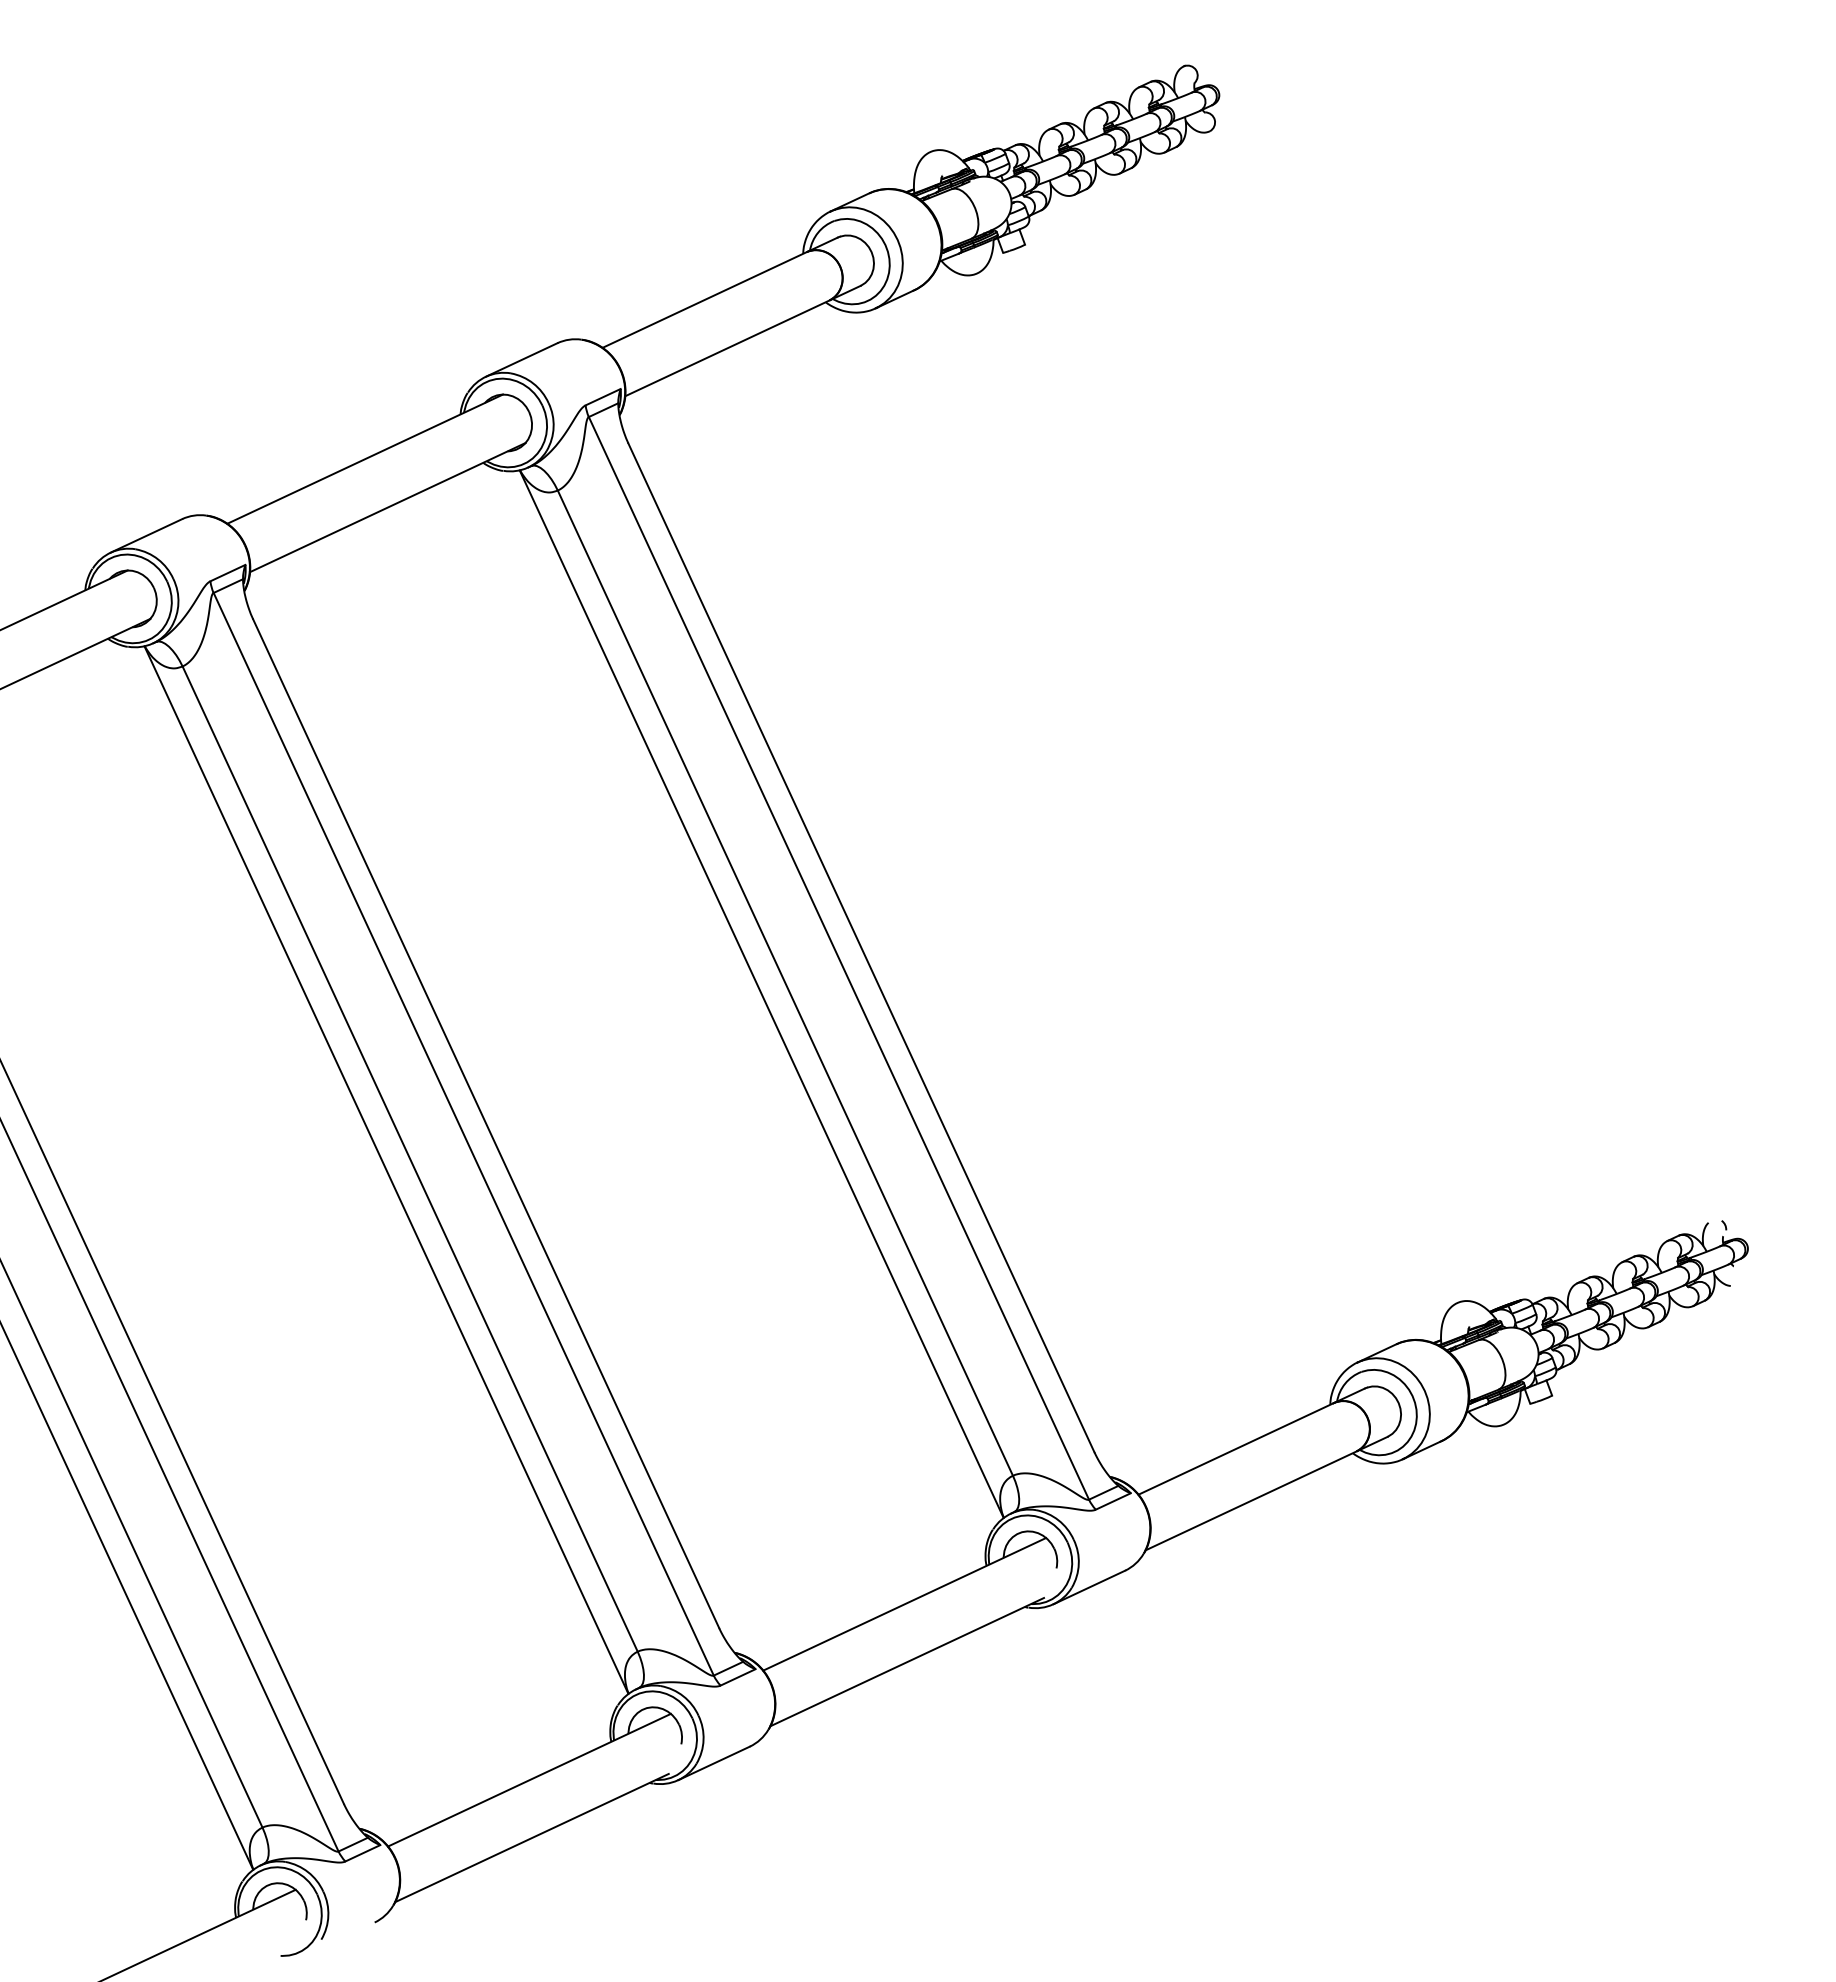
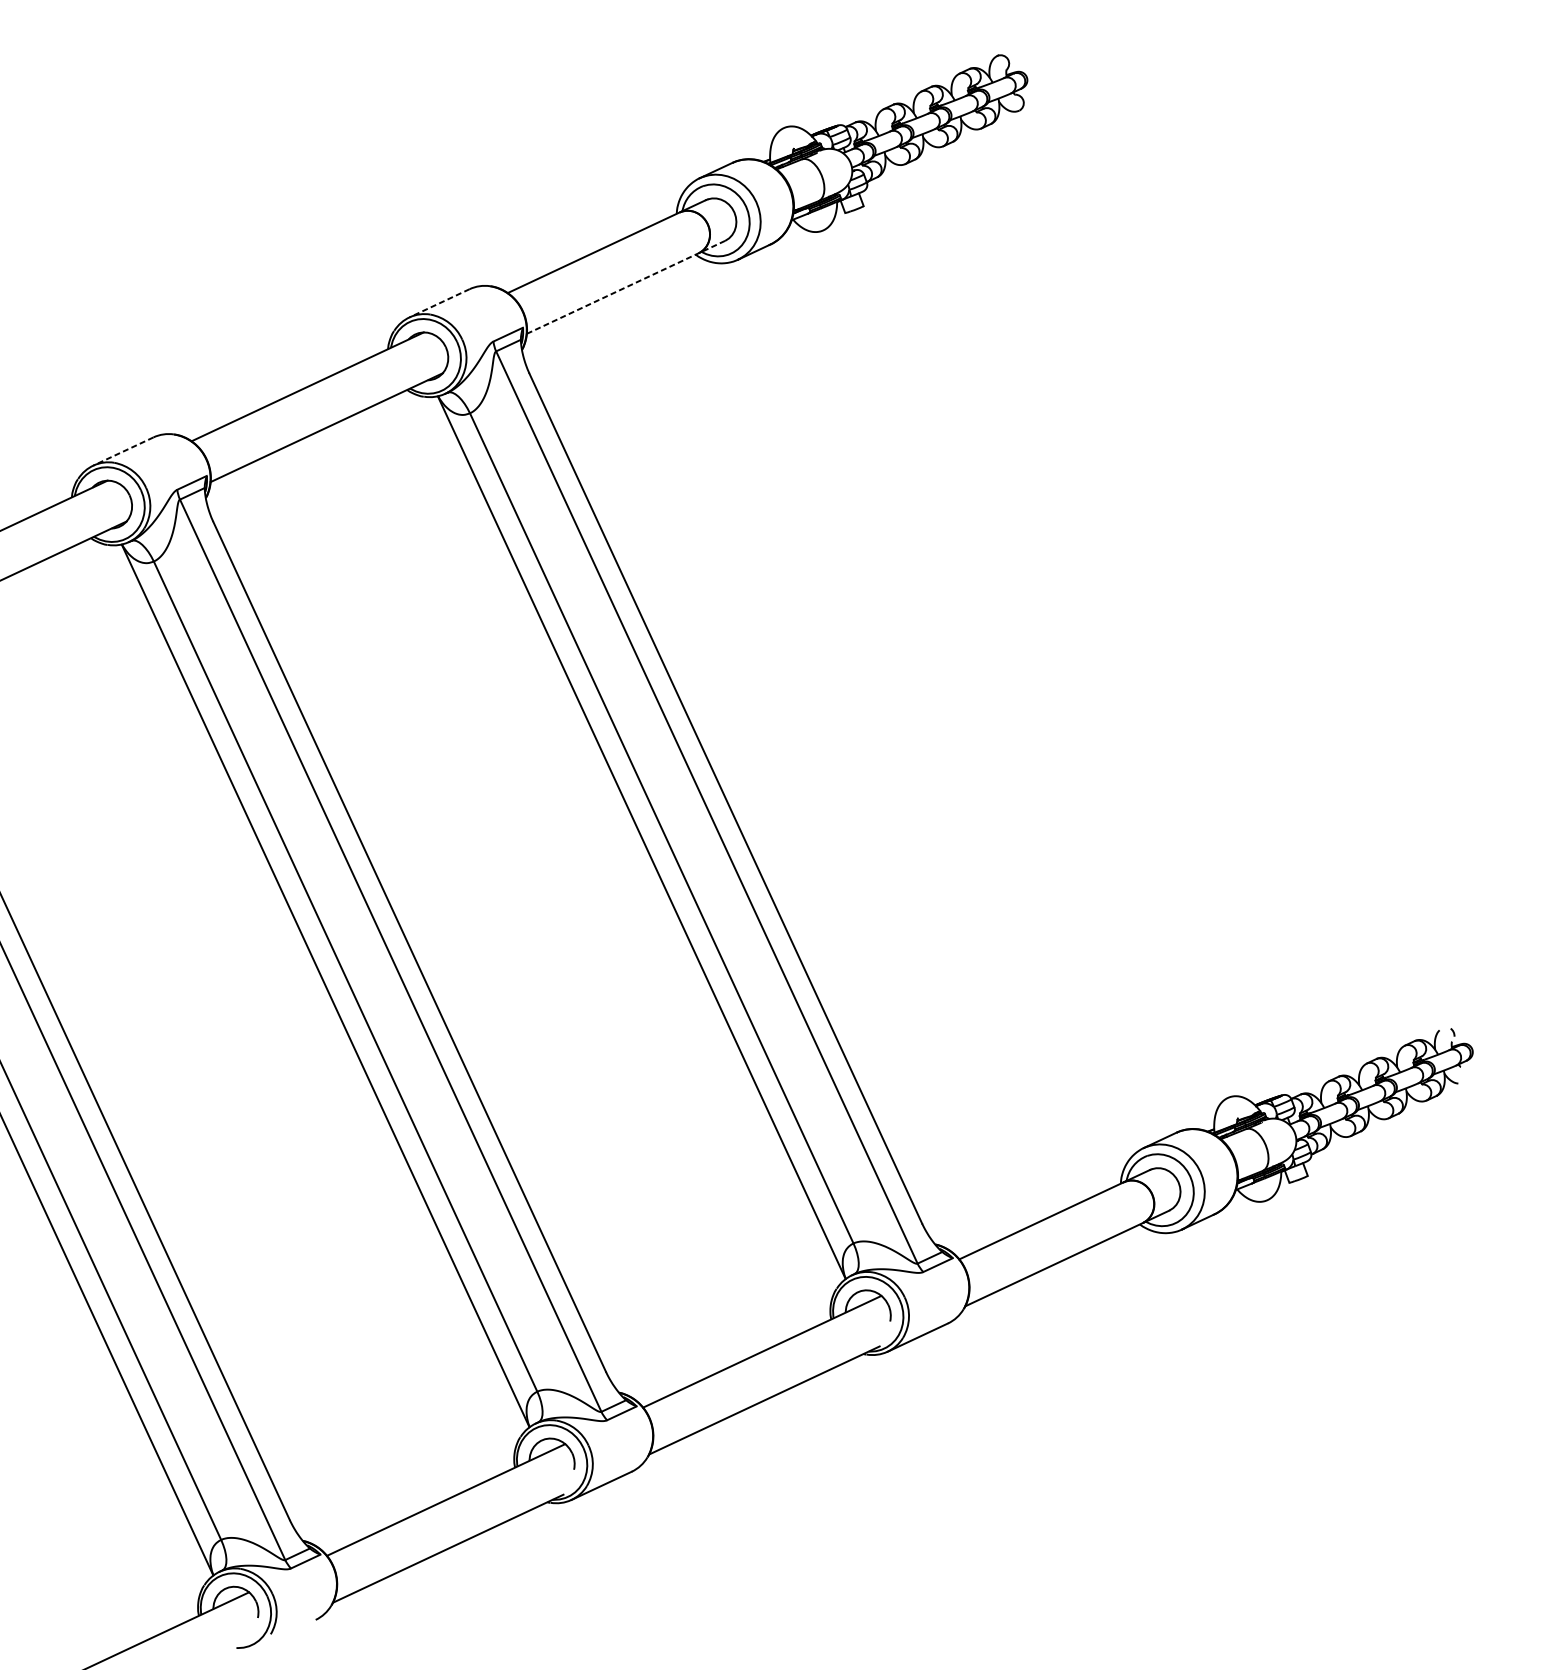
line: (742, 341) -> (625, 287), solid -> dashed
line: (521, 360) -> (439, 303), solid -> dashed
line: (146, 535) -> (123, 451), solid -> dashed

